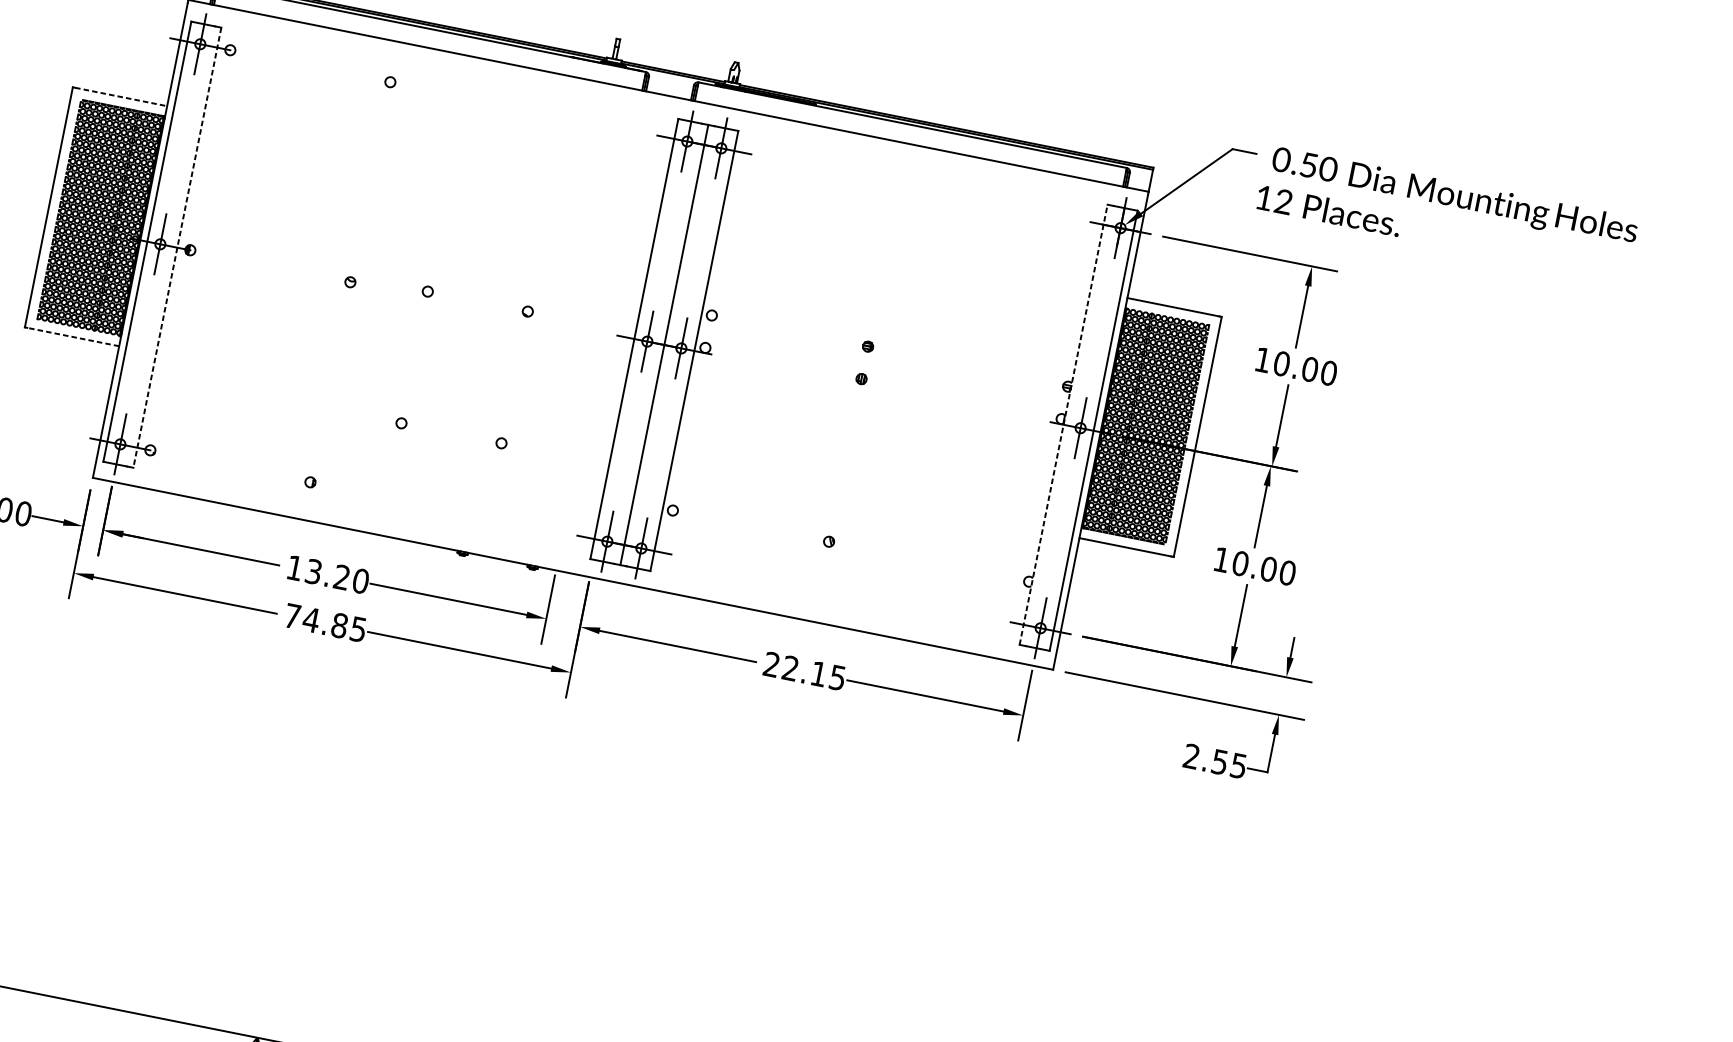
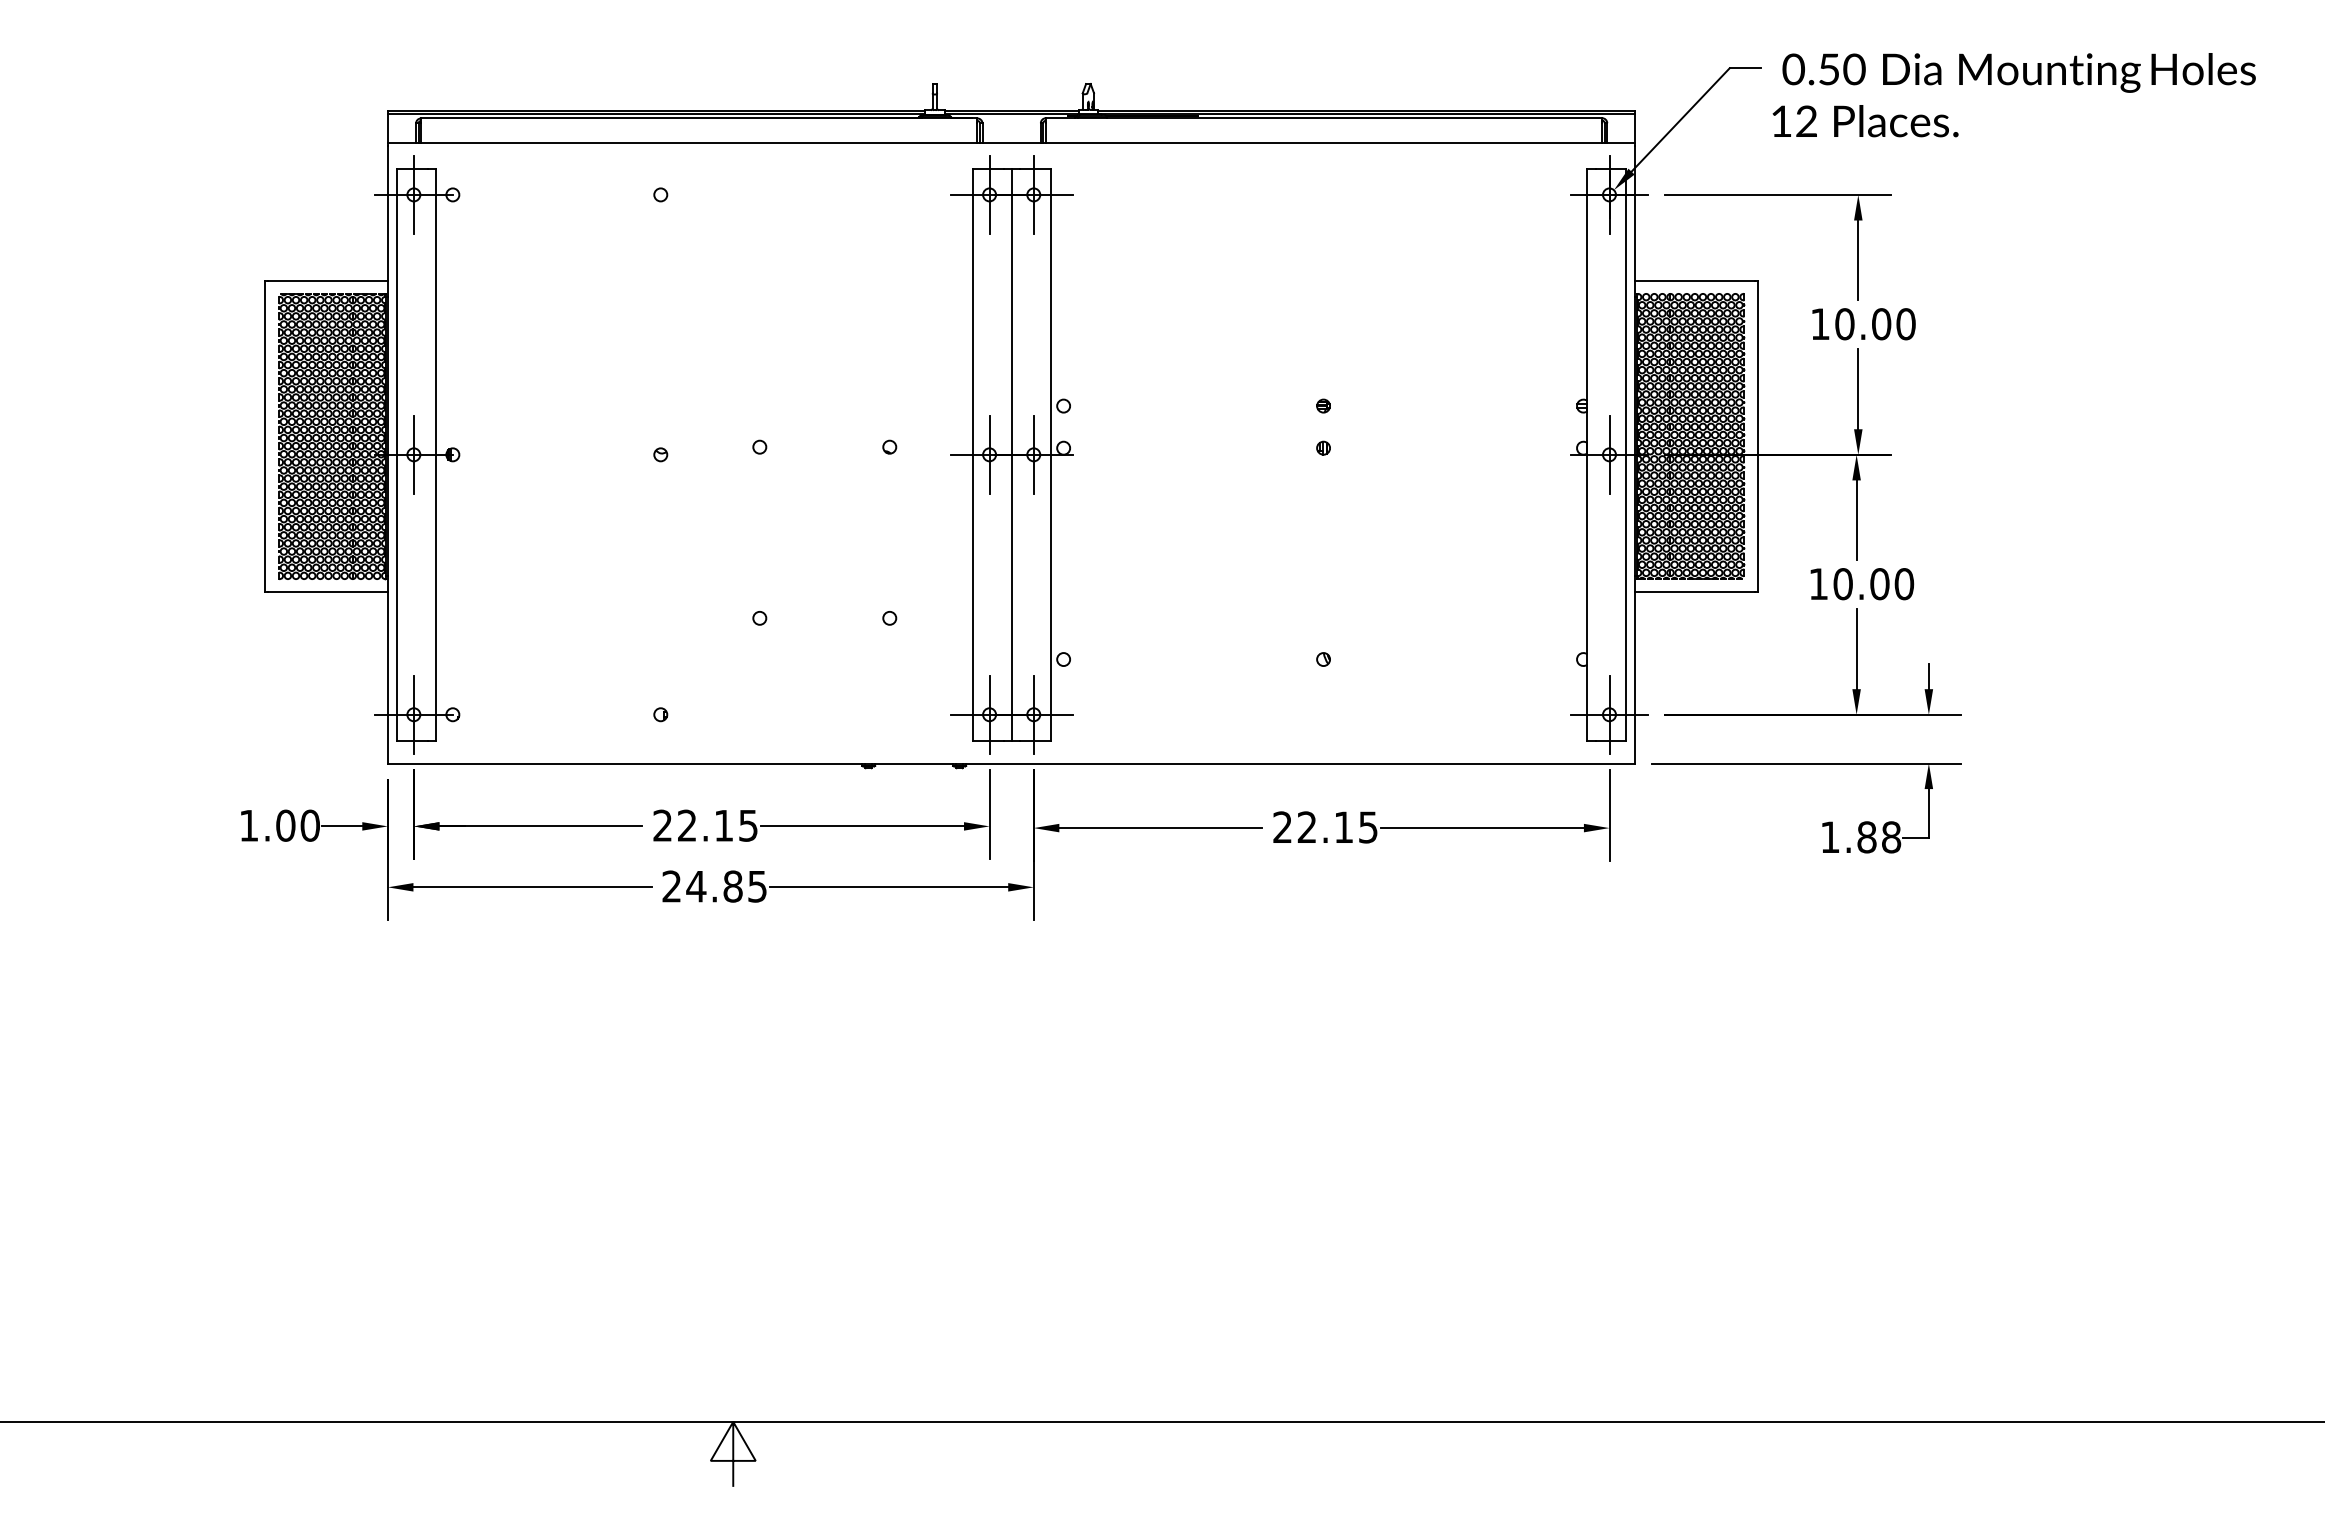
line: (121, 96) -> (328, 280), dashed -> solid
line: (177, 247) -> (435, 454), dashed -> solid
line: (73, 337) -> (328, 592), dashed -> solid
part: (664, 344) -> (1011, 454), moved
line: (1063, 424) -> (1587, 454), dashed -> solid
text: (327, 574) -> (705, 825), 13.20 -> 22.15
text: (292, 616) -> (671, 886), 74.85 -> 24.85
text: (1215, 761) -> (1861, 837), 2.55 -> 1.88

